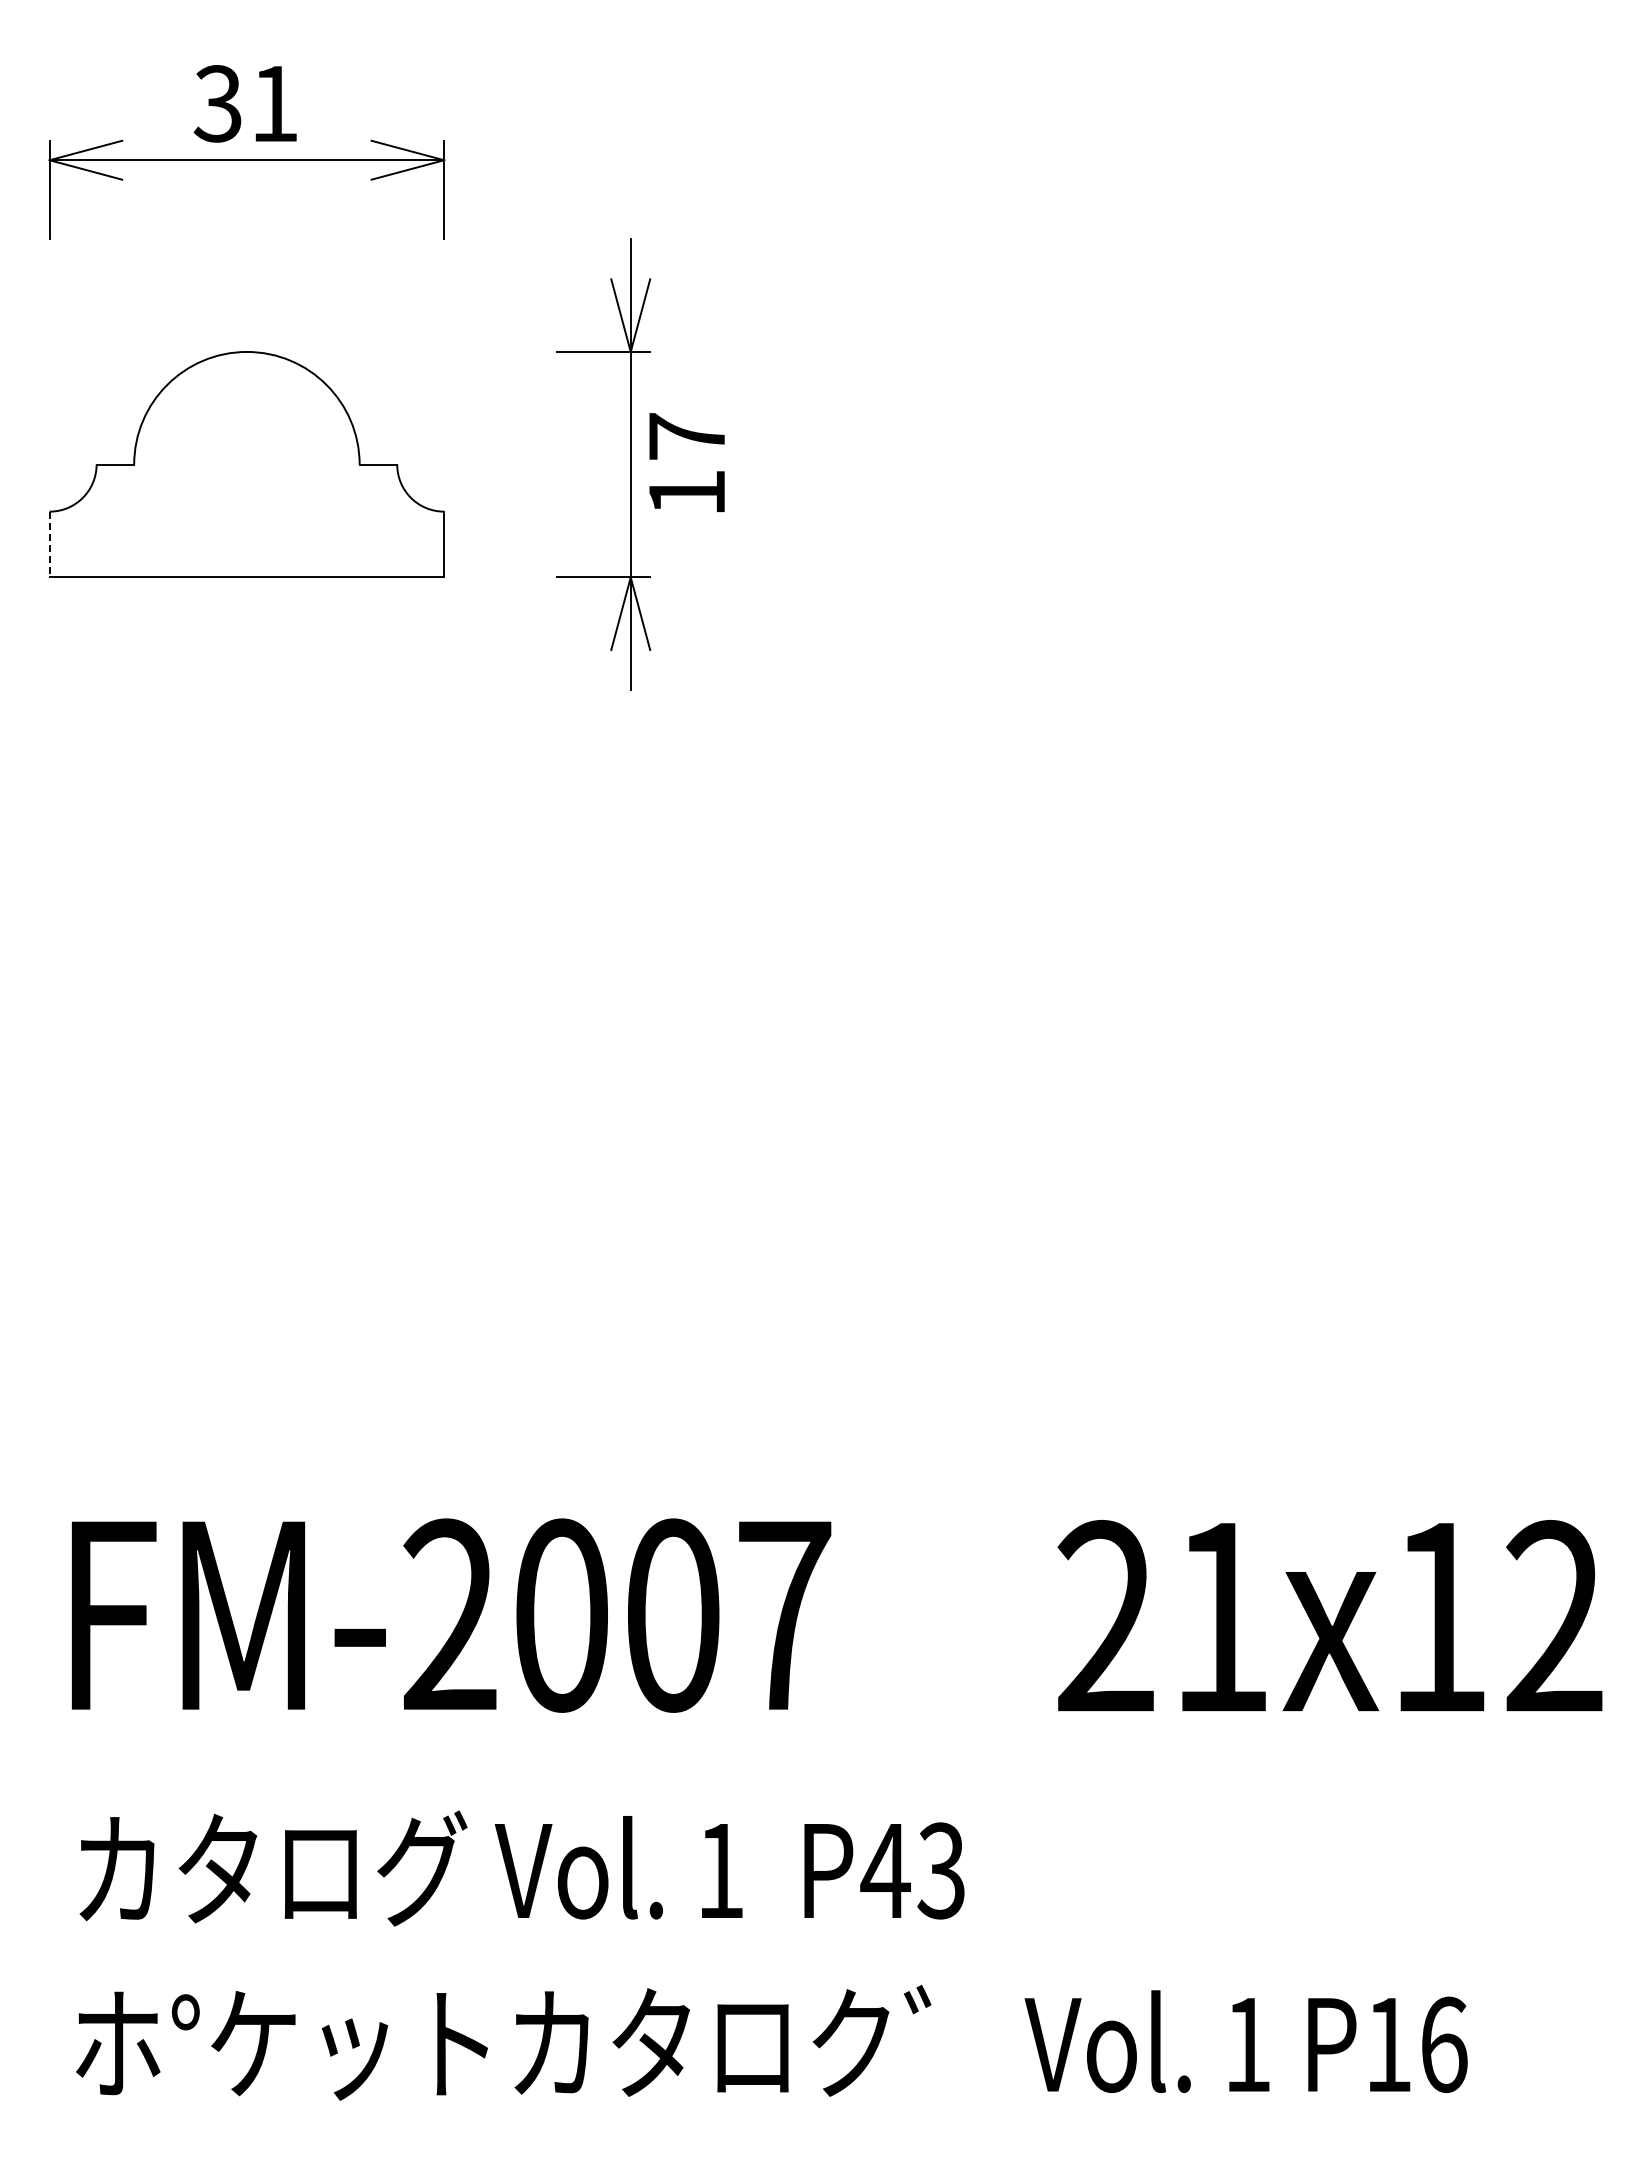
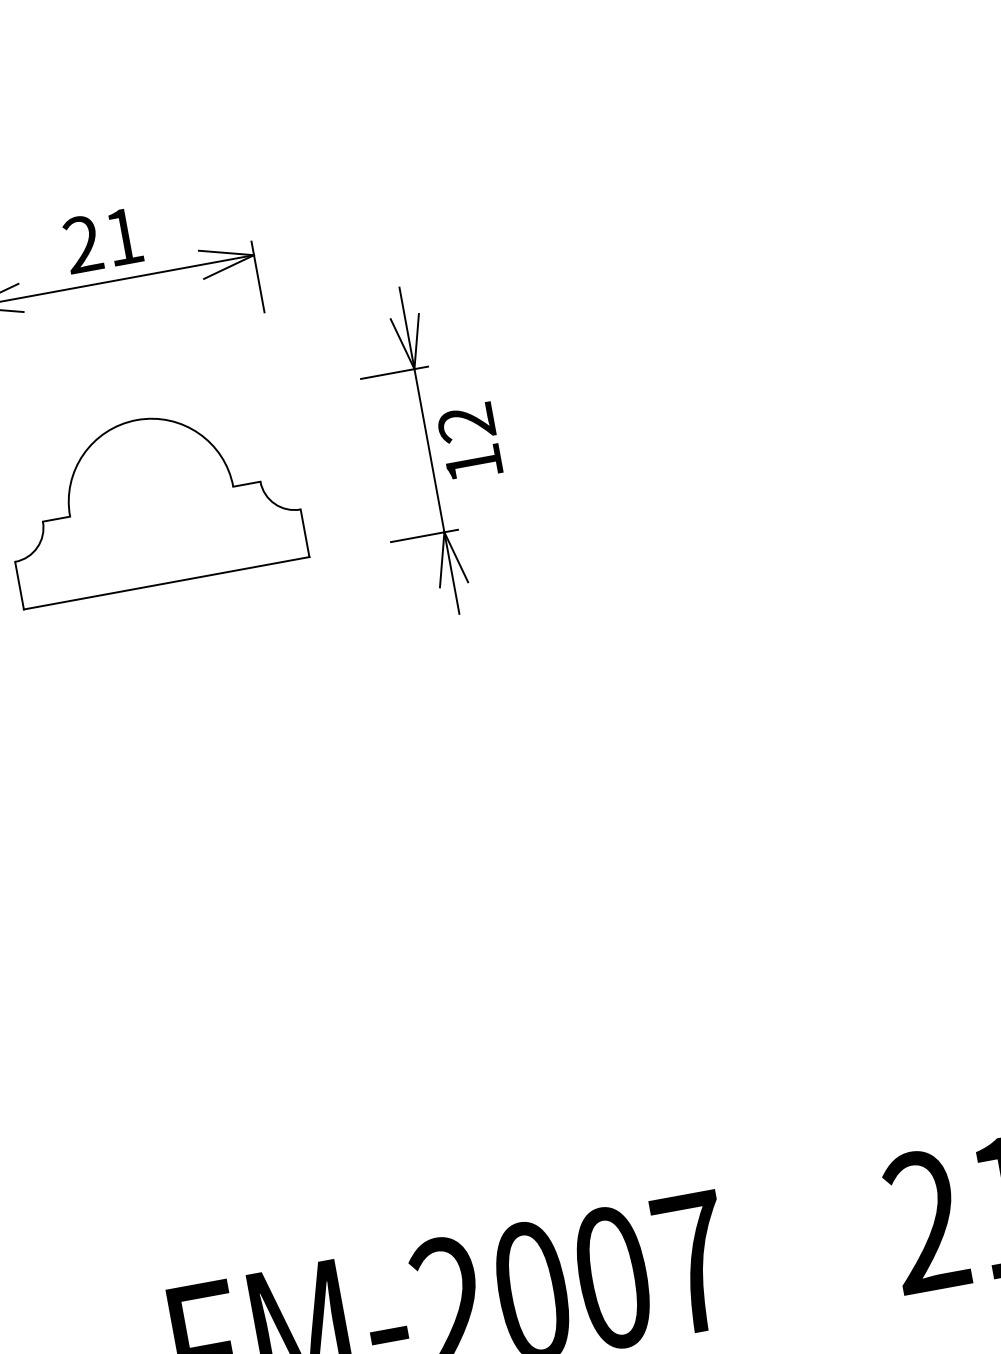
text: (217, 103) -> (82, 244), 31 -> 21
text: (686, 436) -> (466, 422), 17 -> 12
line: (49, 544) -> (19, 585), dashed -> solid

